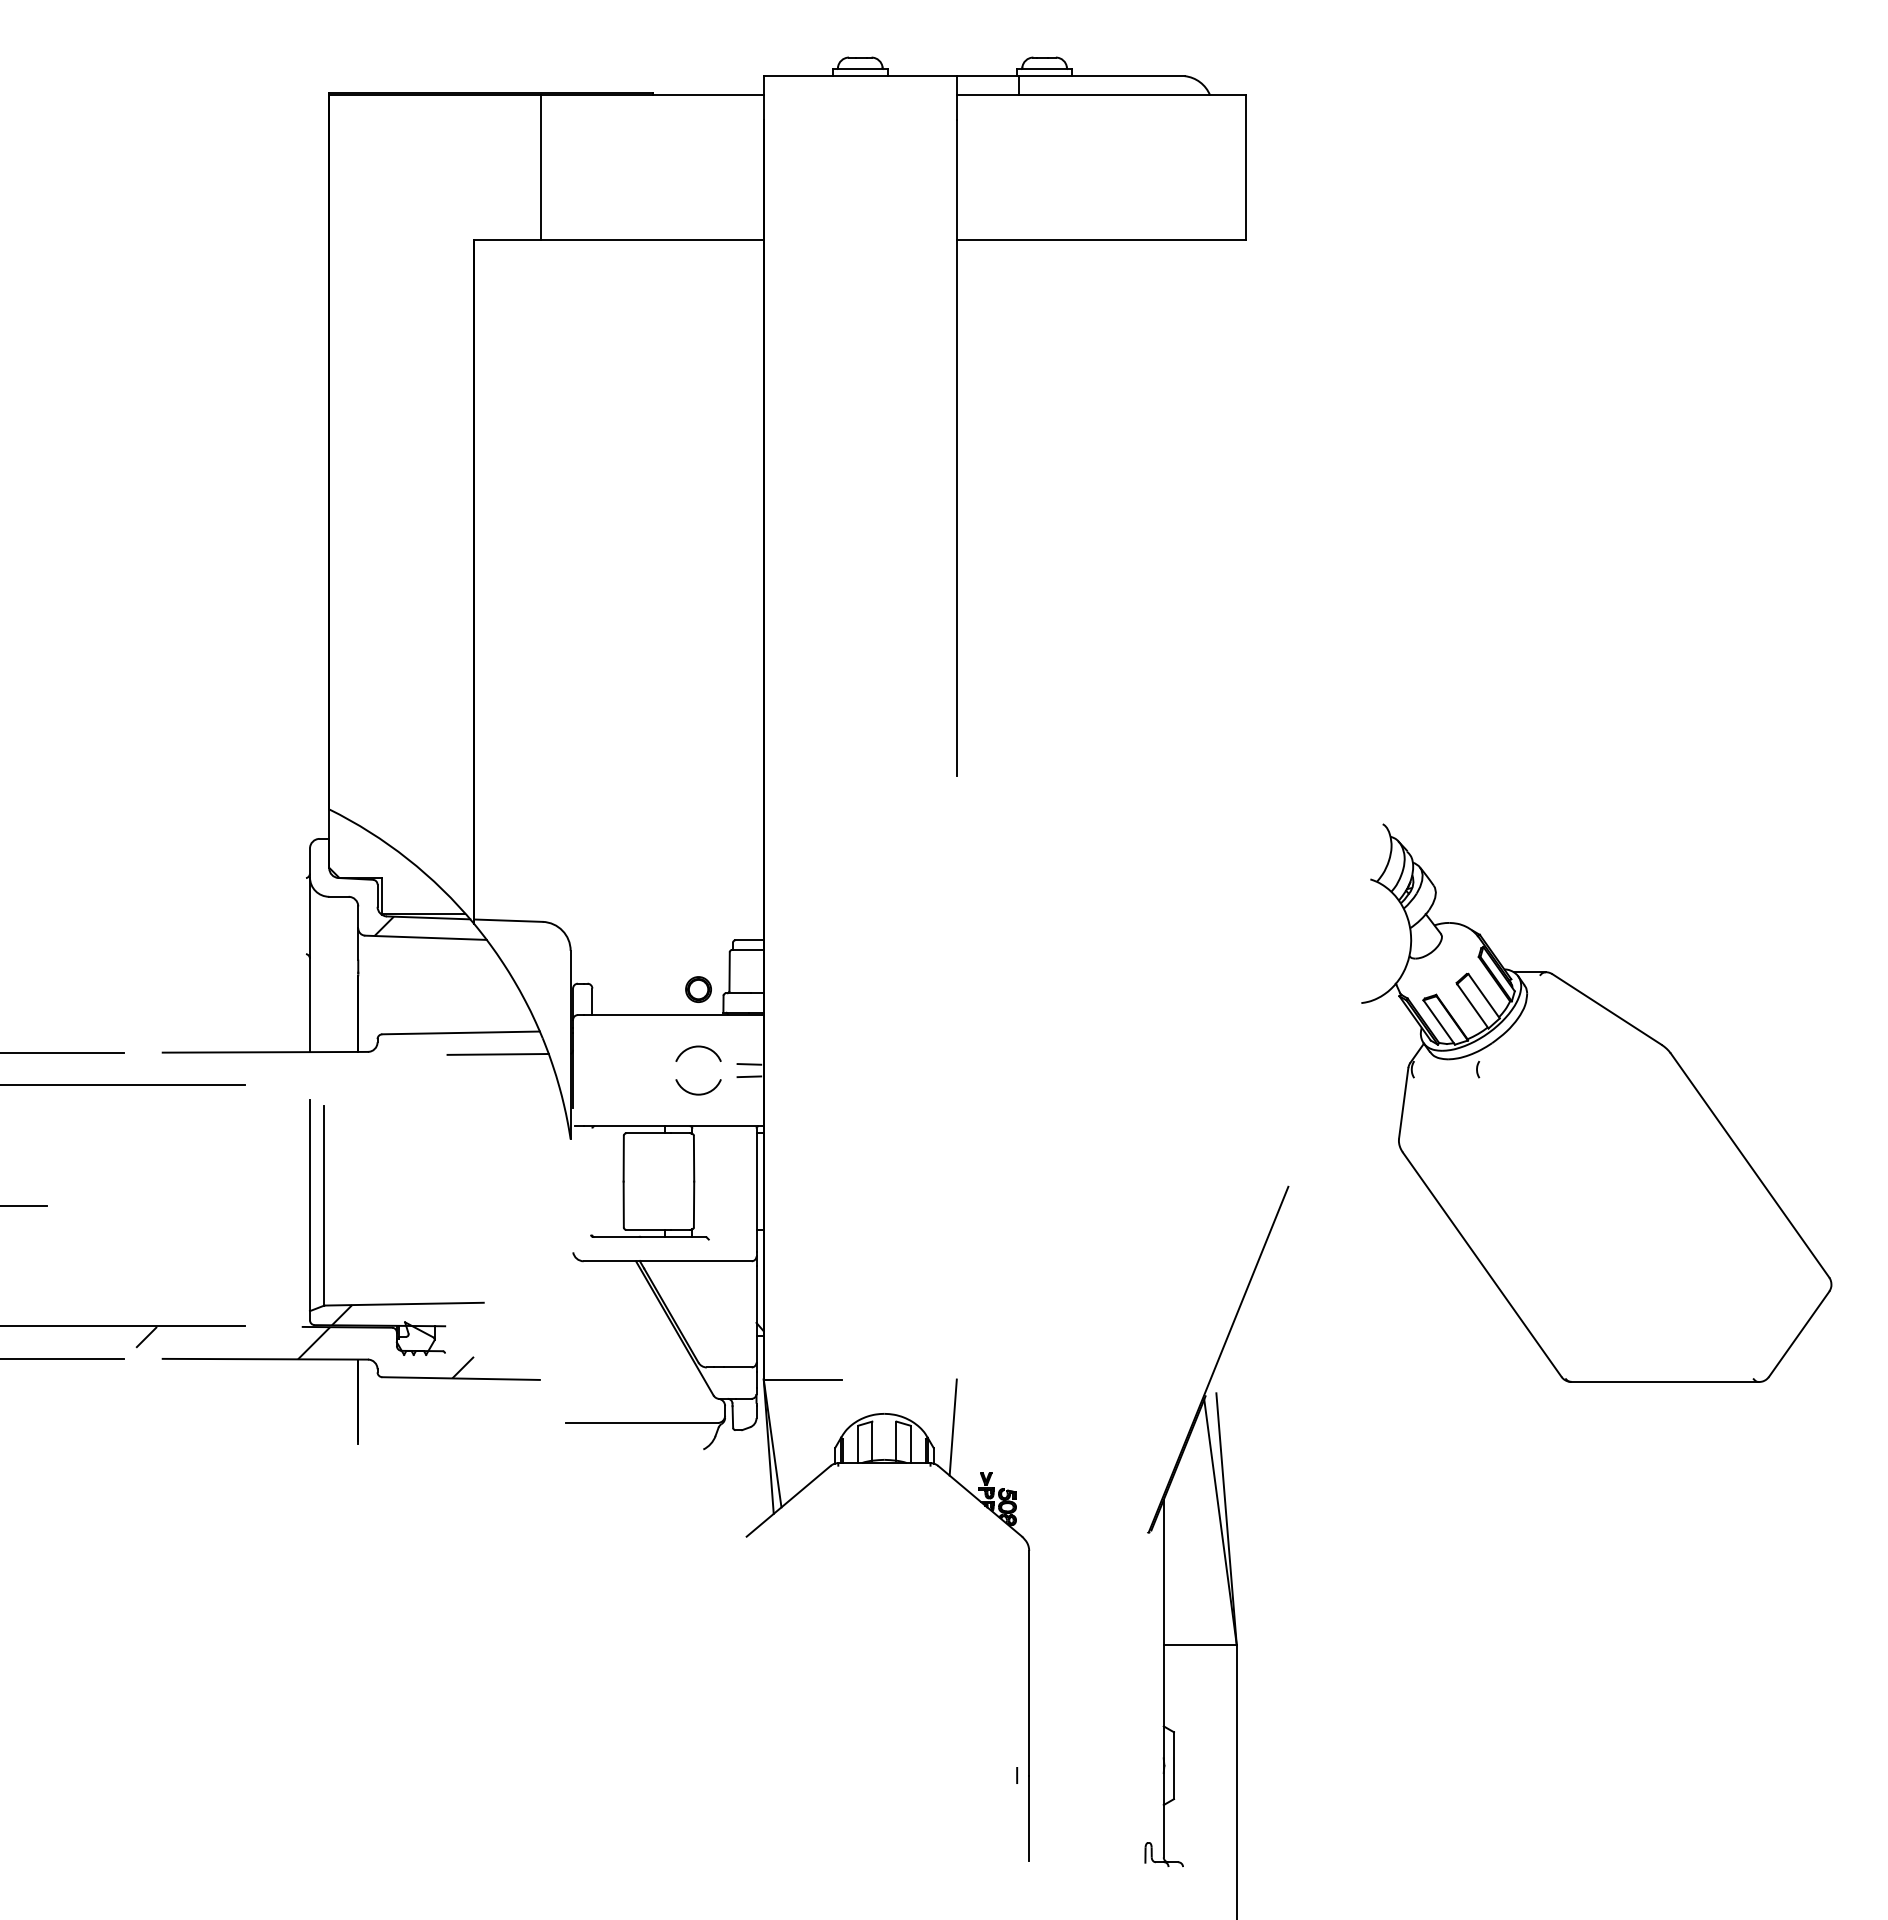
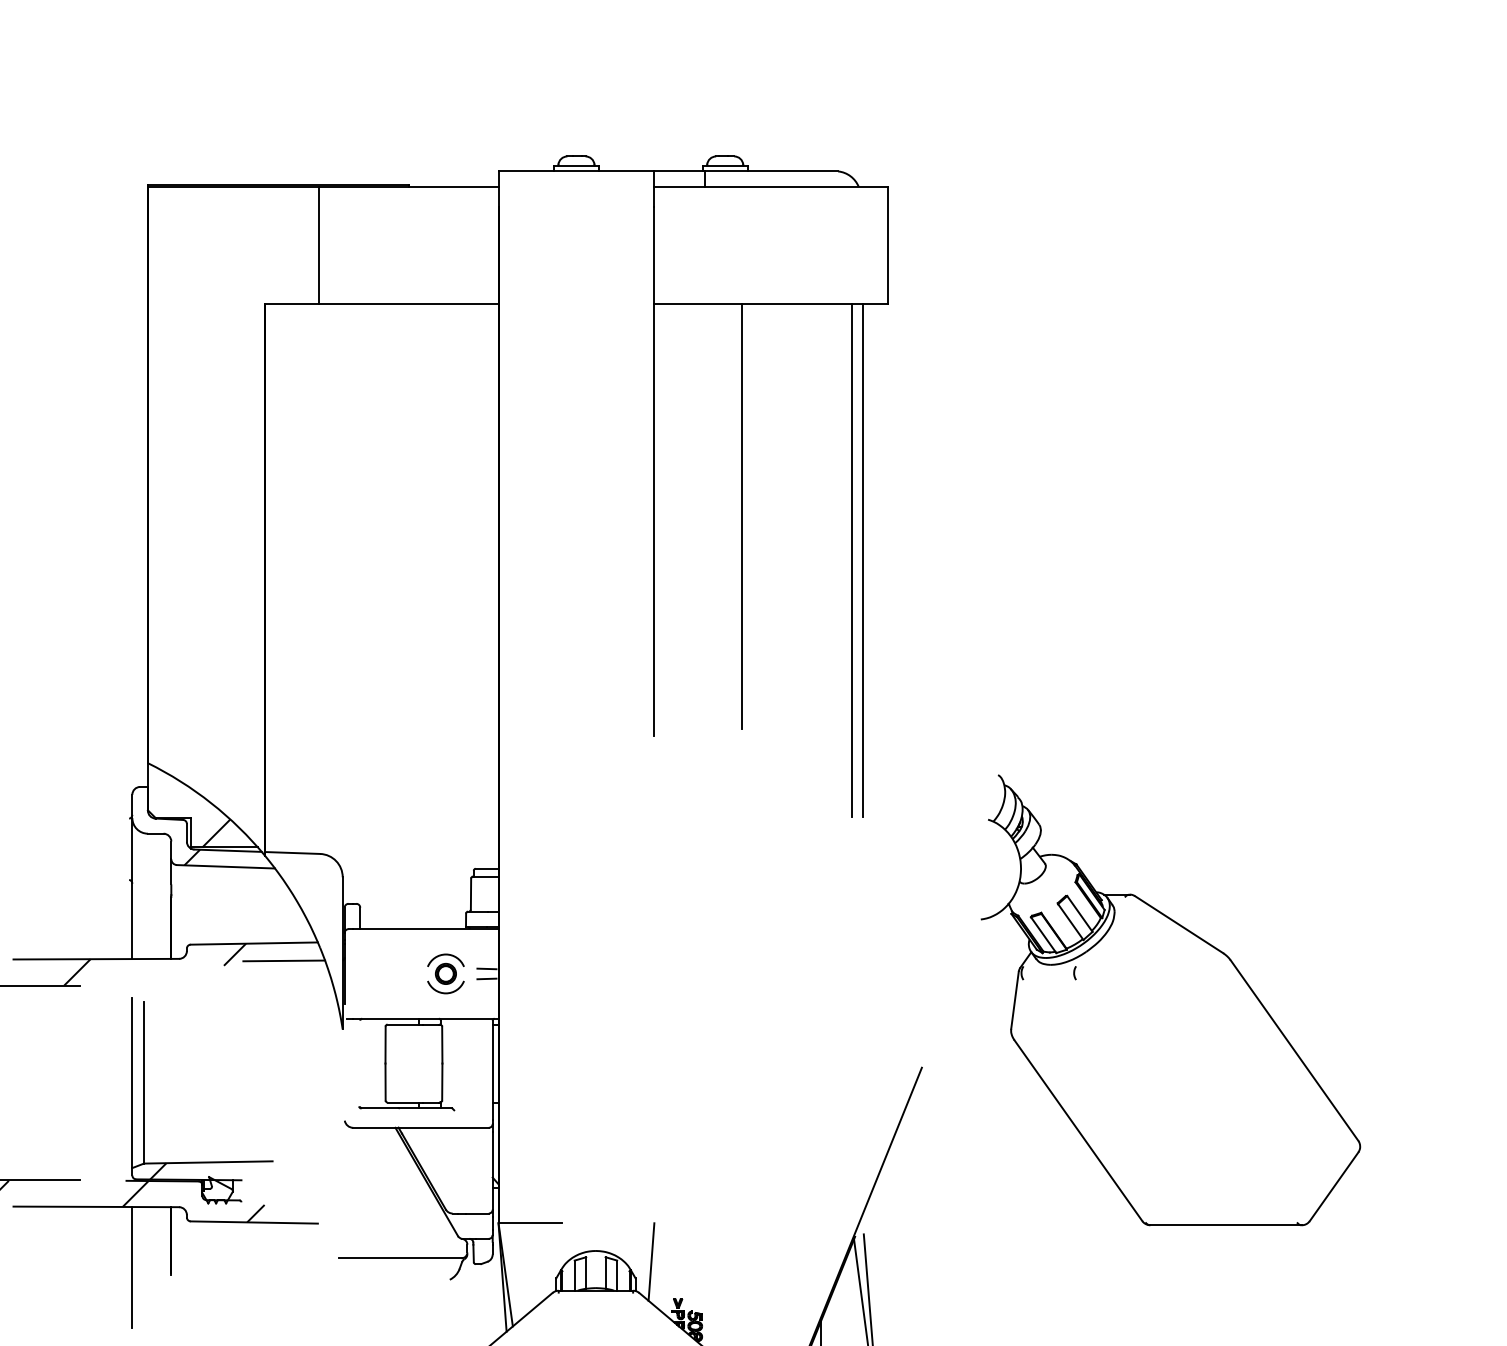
line: (1065, 503) -> (742, 516), added
line: (1201, 557) -> (851, 559), added
line: (1215, 557) -> (863, 559), added
hatch: (413, 896) -> (215, 833), added
part: (698, 989) -> (445, 973), moved
hatch: (337, 1059) -> (154, 965), added
line: (309, 1434) -> (131, 1267), added

